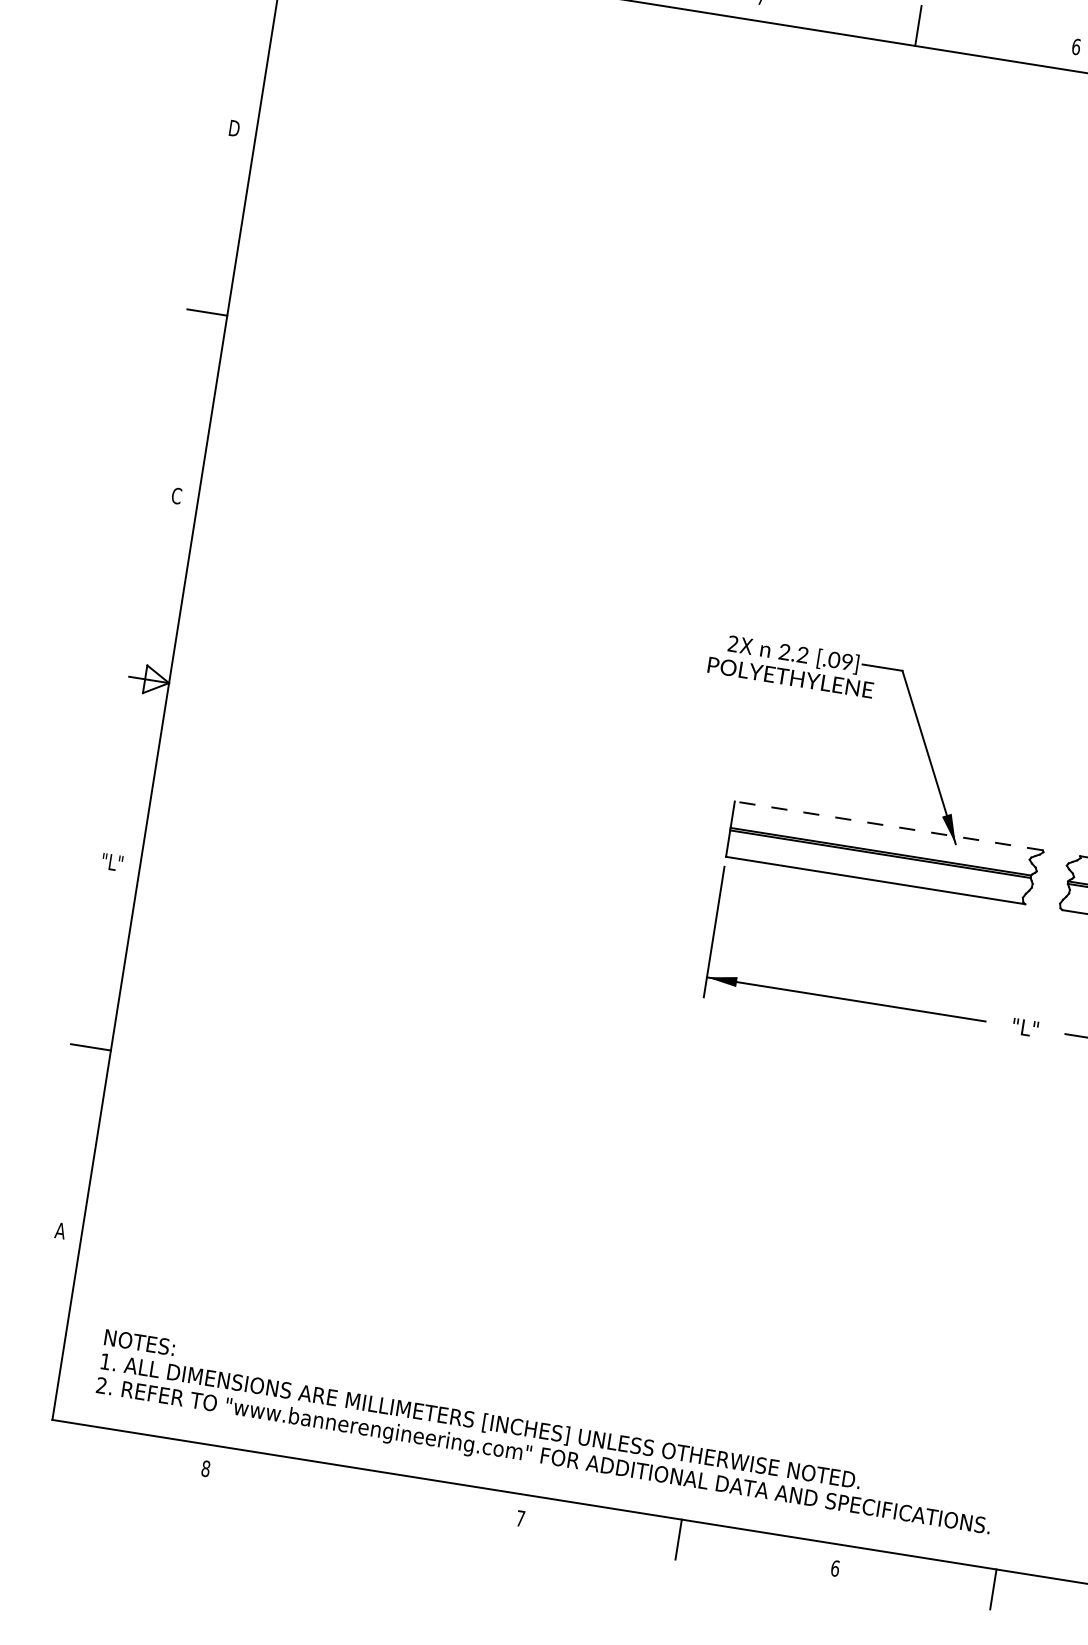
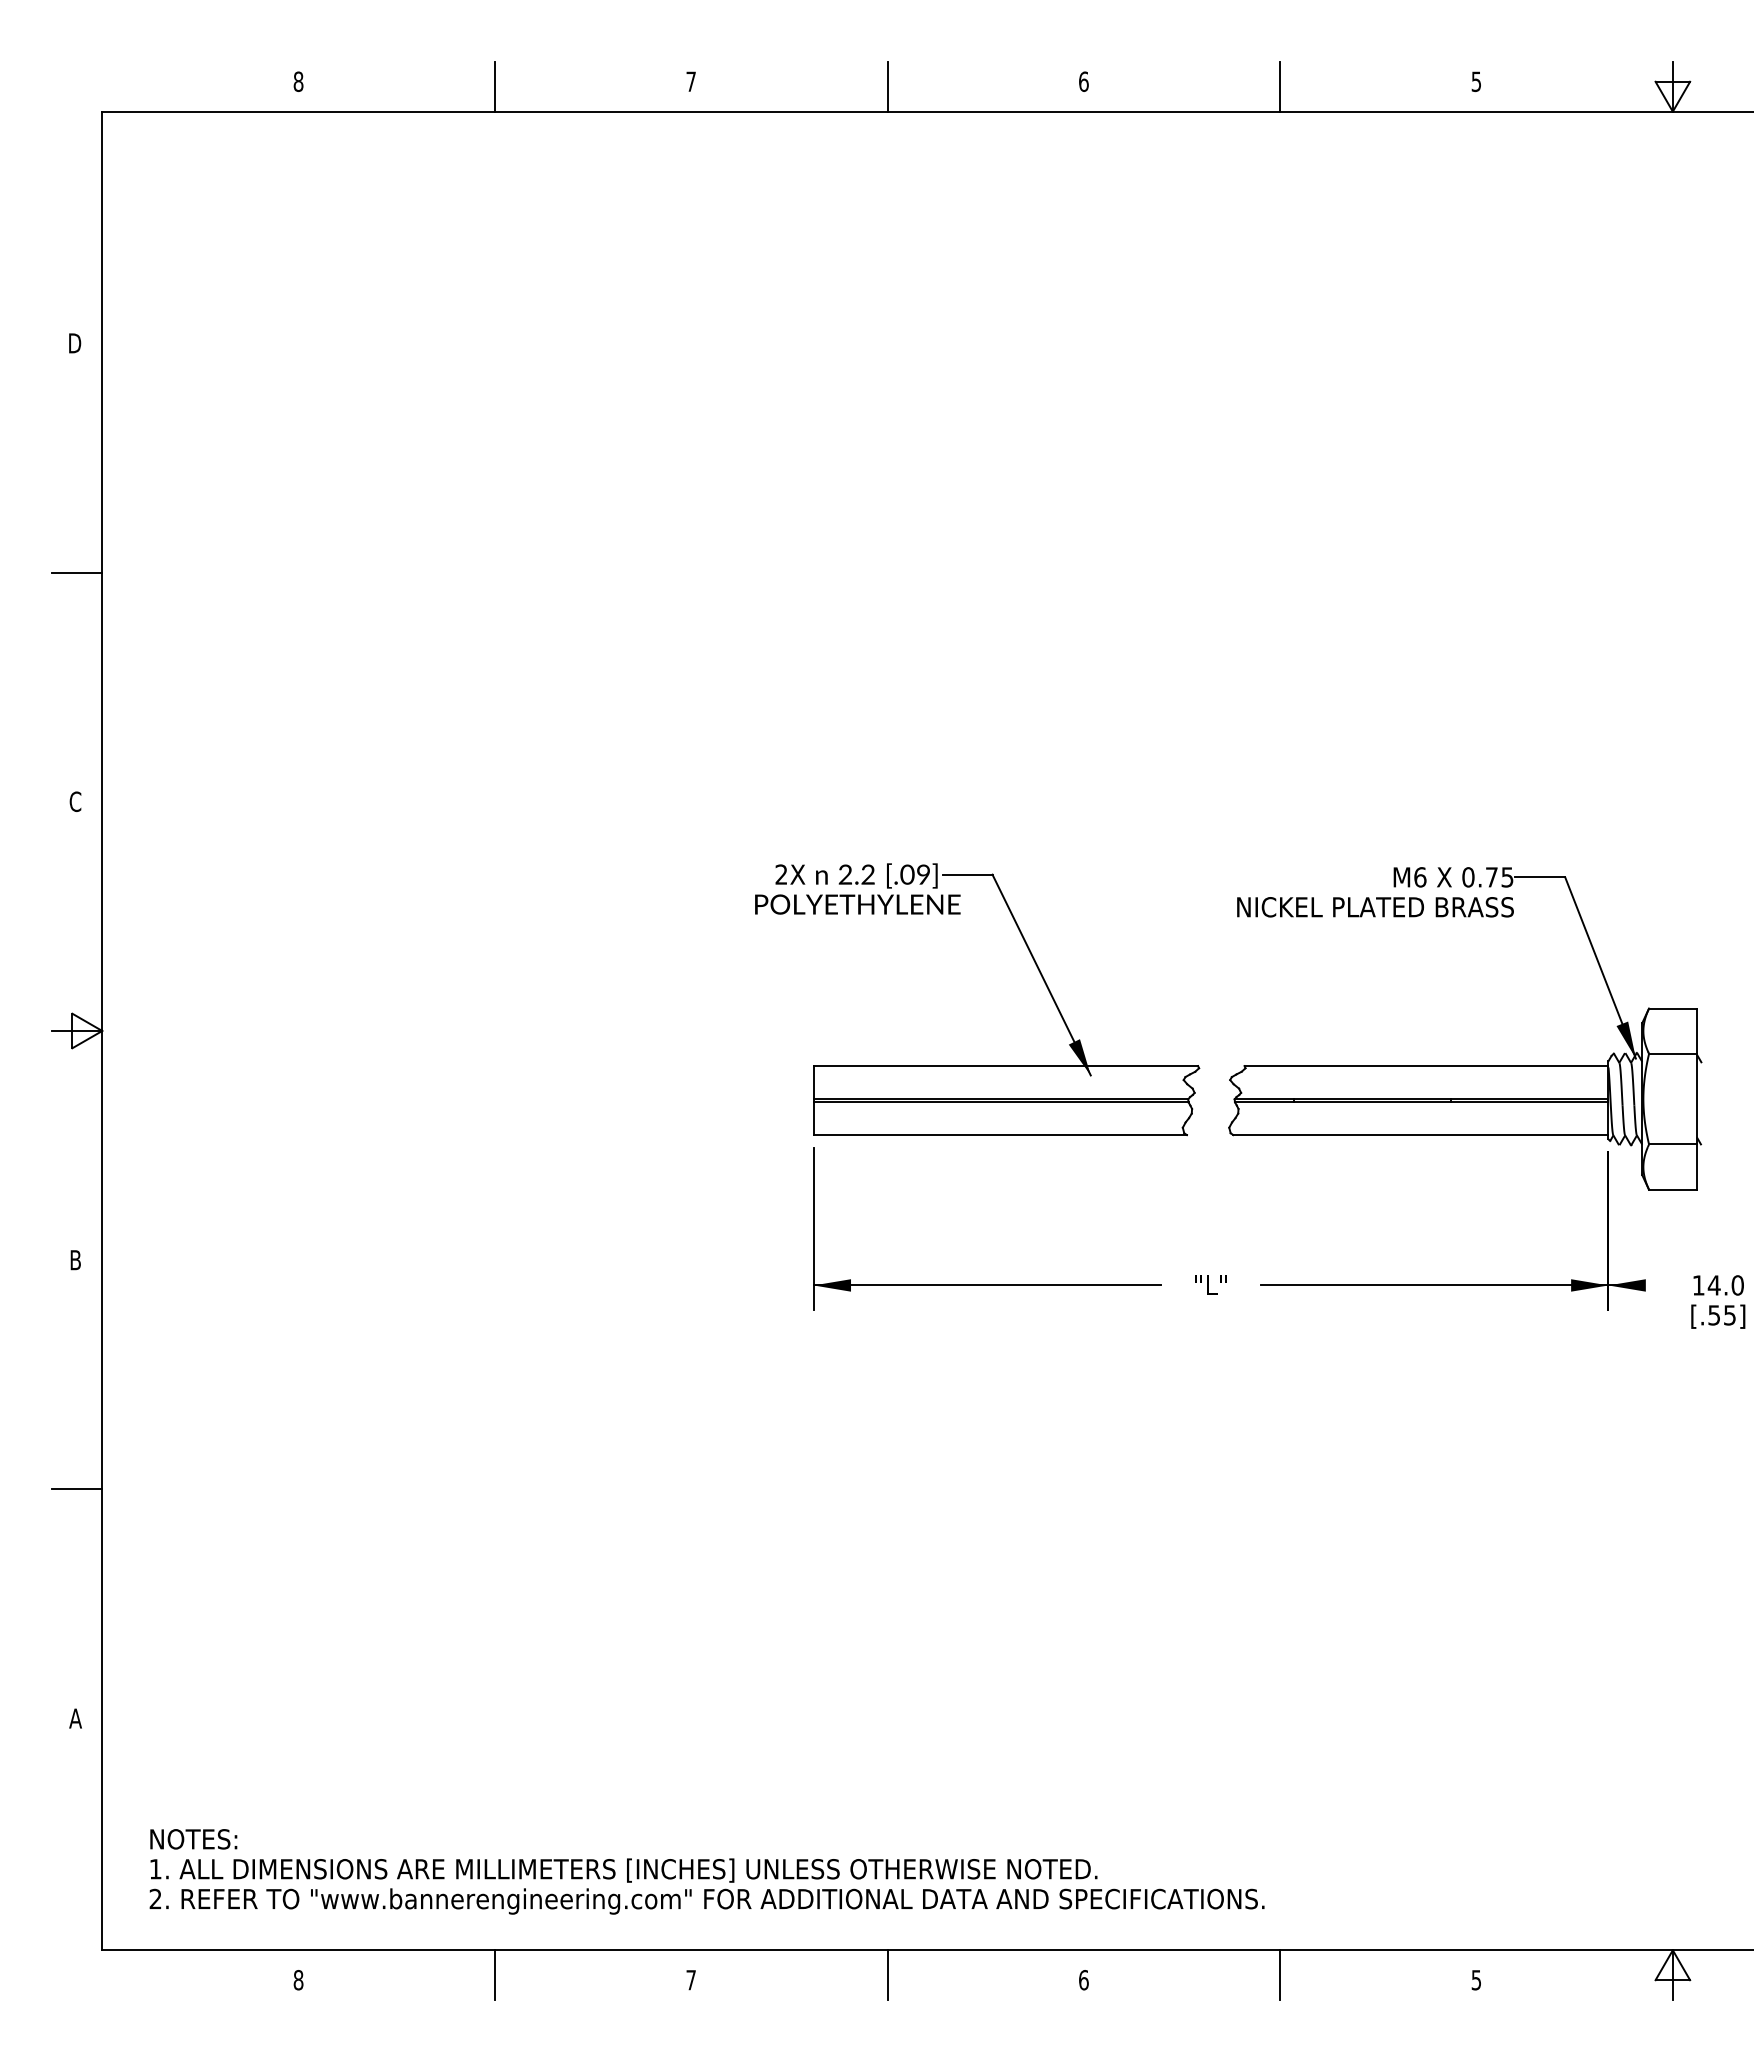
line: (888, 826) -> (1005, 1066), dashed -> solid
text: (112, 862) -> (67, 1260), "L" -> B
line: (363, 1489) -> (494, 1975), added

